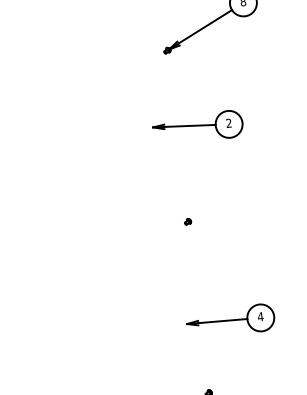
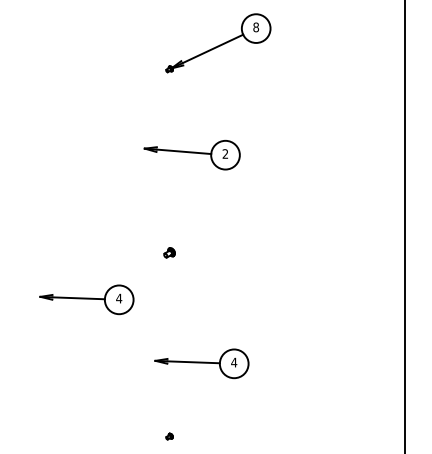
part: (187, 221) -> (169, 252), size x1.6
part: (115, 274) -> (86, 299), added

